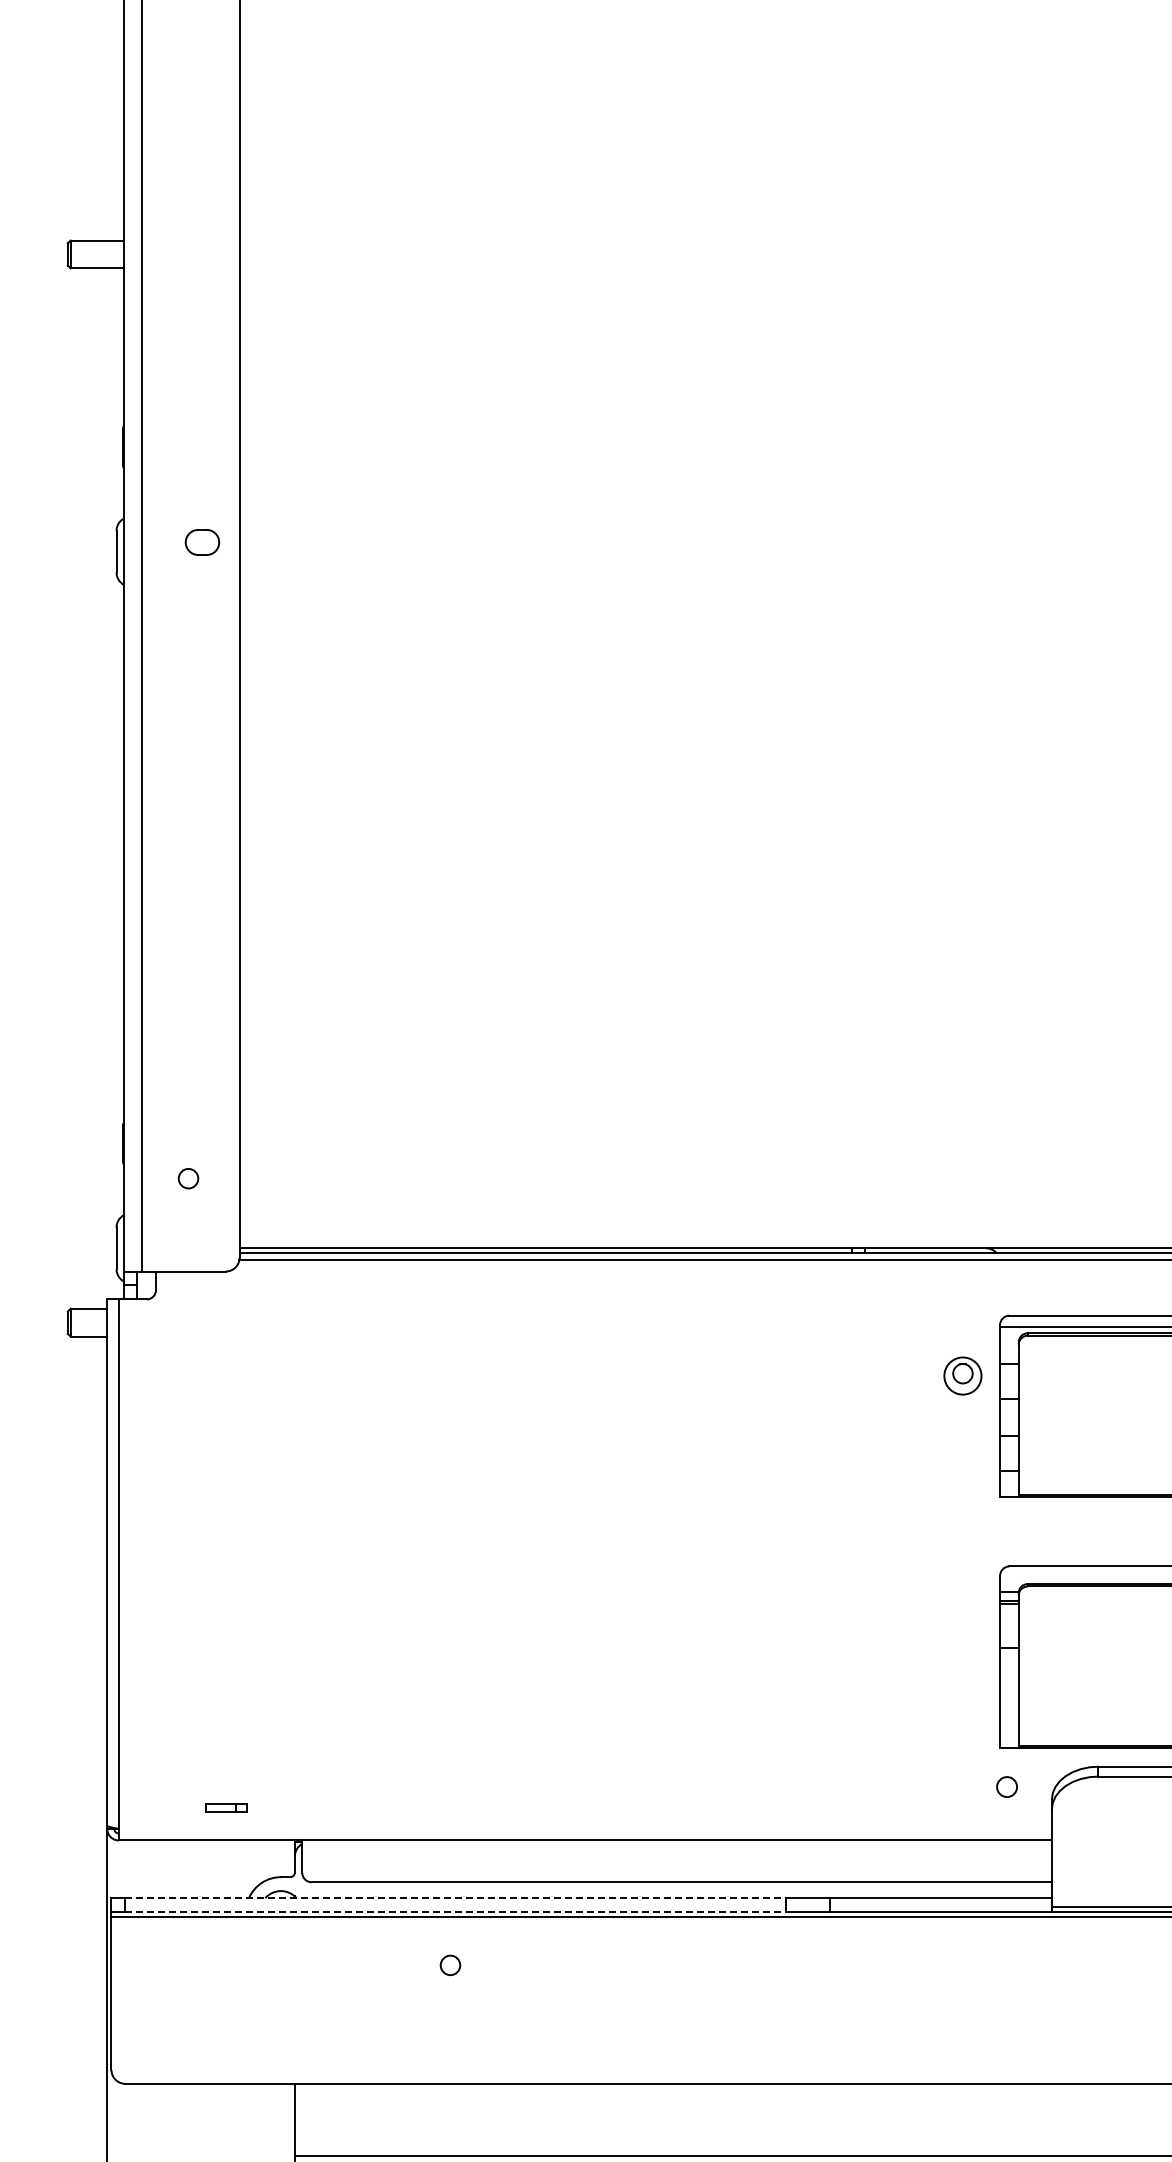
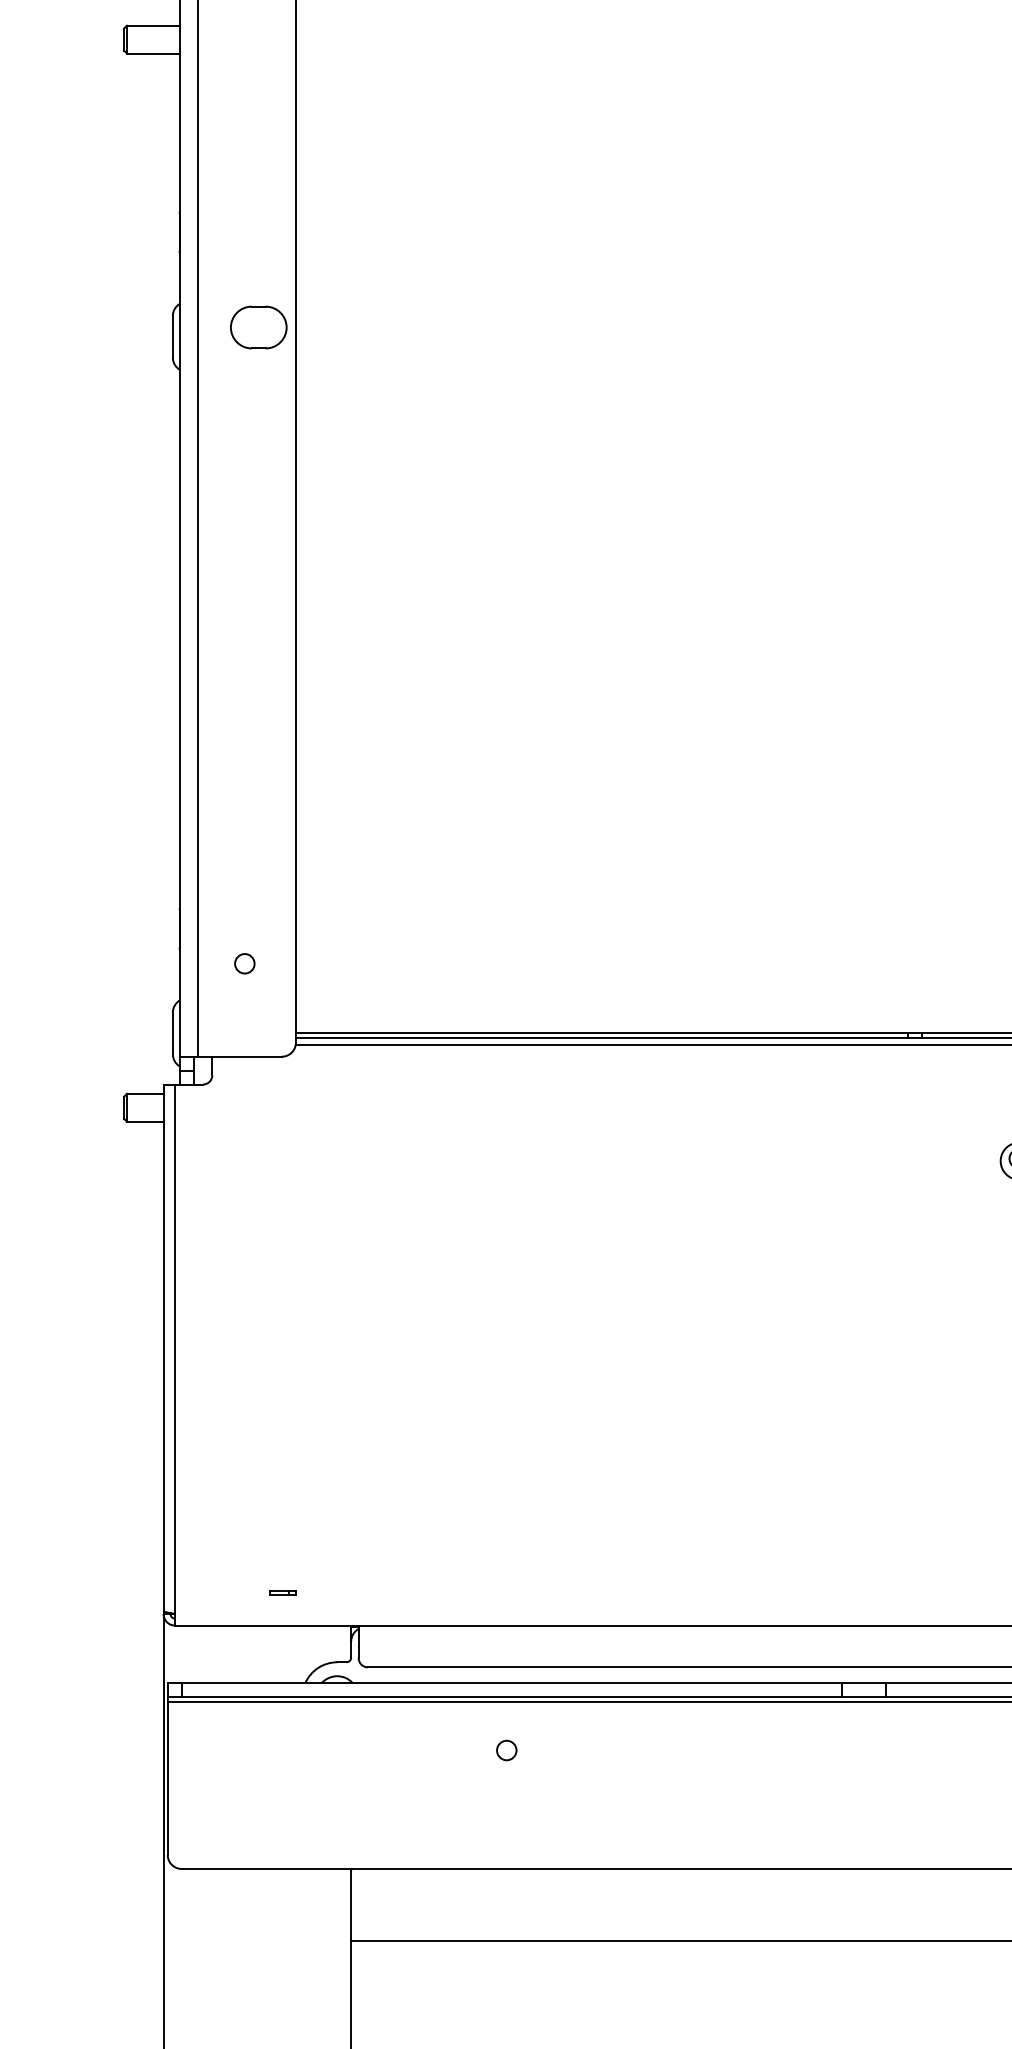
part: (202, 542) -> (258, 327), size x1.67
part: (226, 1807) -> (282, 1592), size x0.62
line: (455, 1898) -> (511, 1683), dashed -> solid
line: (455, 1911) -> (511, 1696), dashed -> solid

